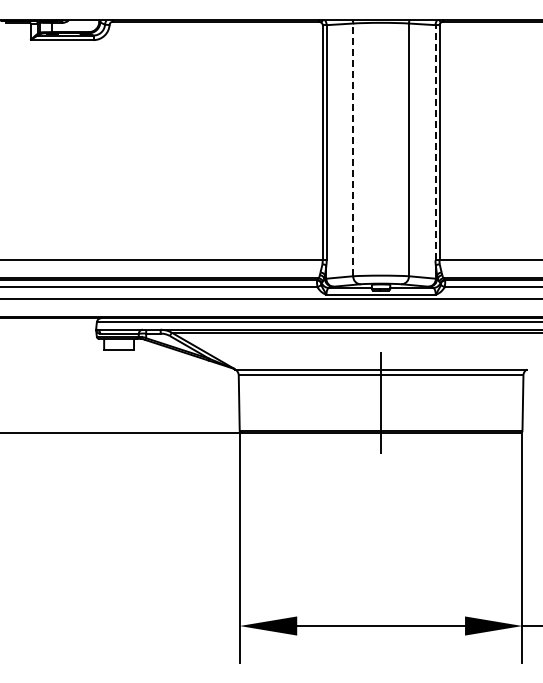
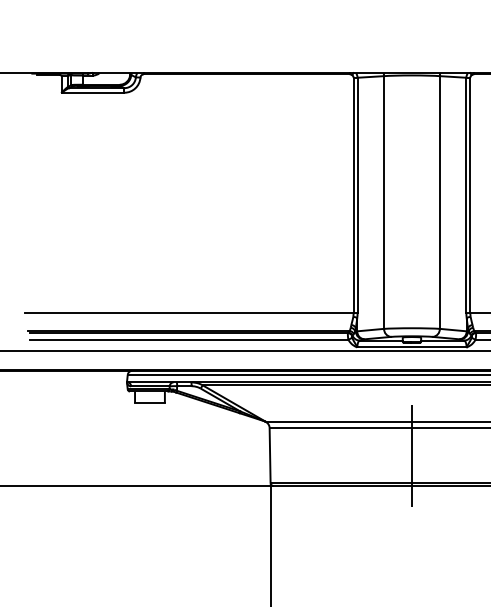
line: (435, 142) -> (466, 195), dashed -> solid
line: (353, 149) -> (384, 202), dashed -> solid

